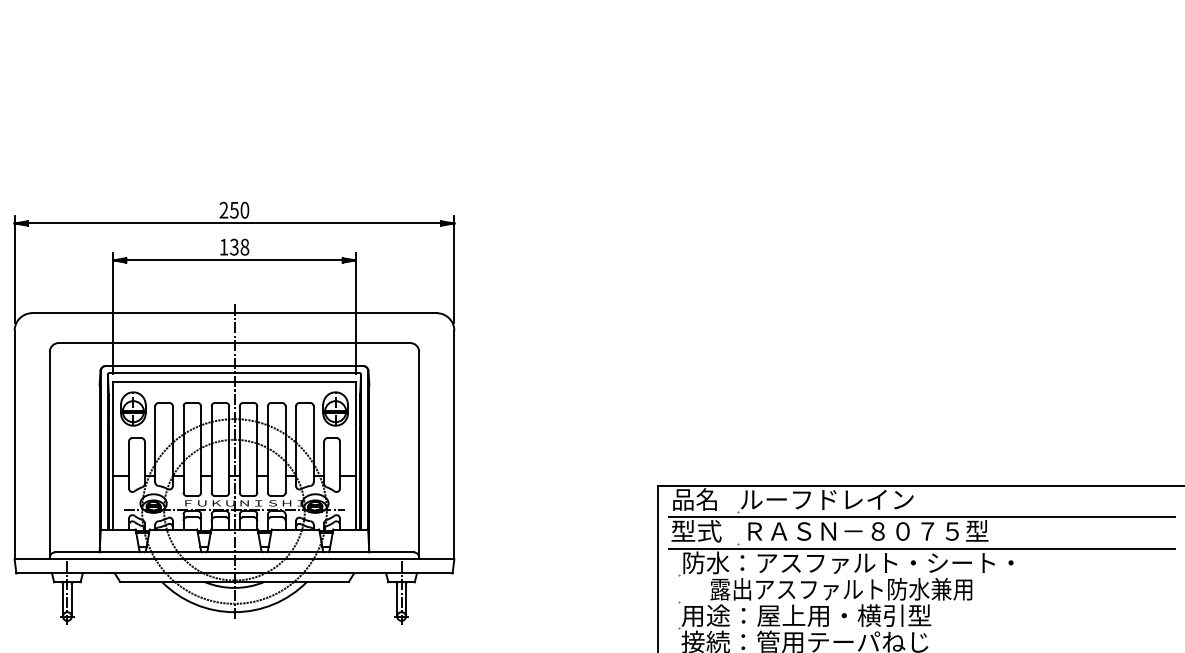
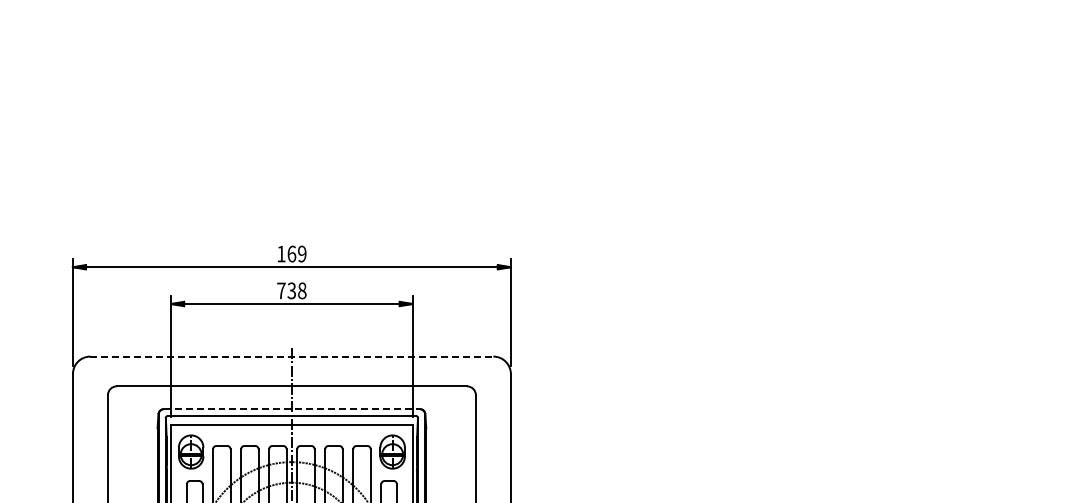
text: (234, 209) -> (291, 253), 250 -> 169
text: (223, 247) -> (280, 291), 138 -> 738
line: (235, 313) -> (292, 356), solid -> dashed
line: (234, 365) -> (291, 408), solid -> dashed

